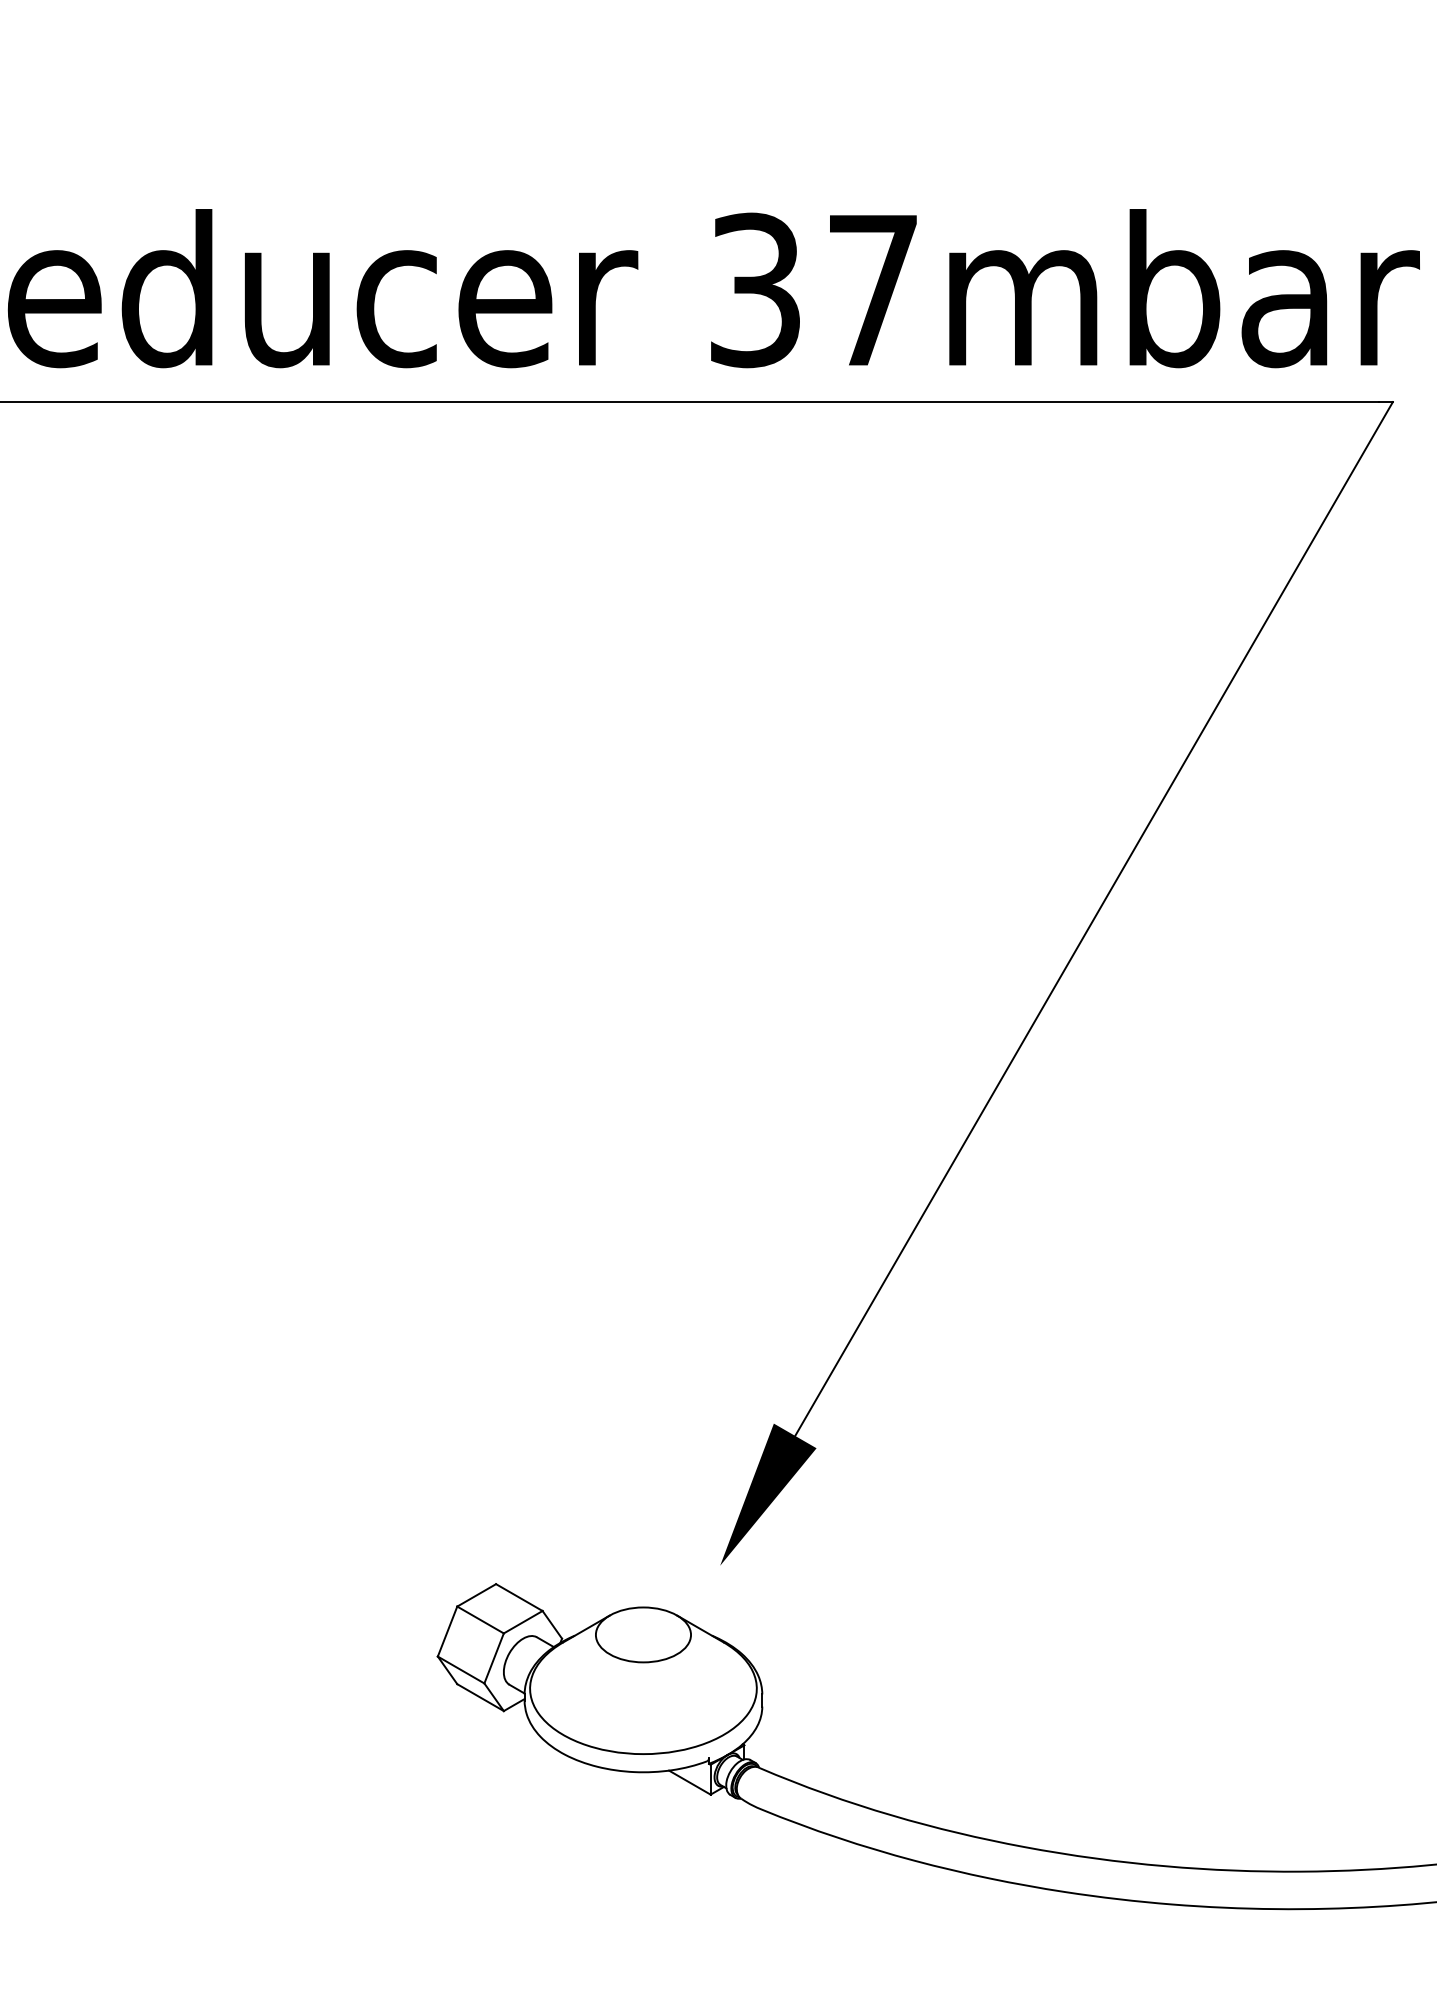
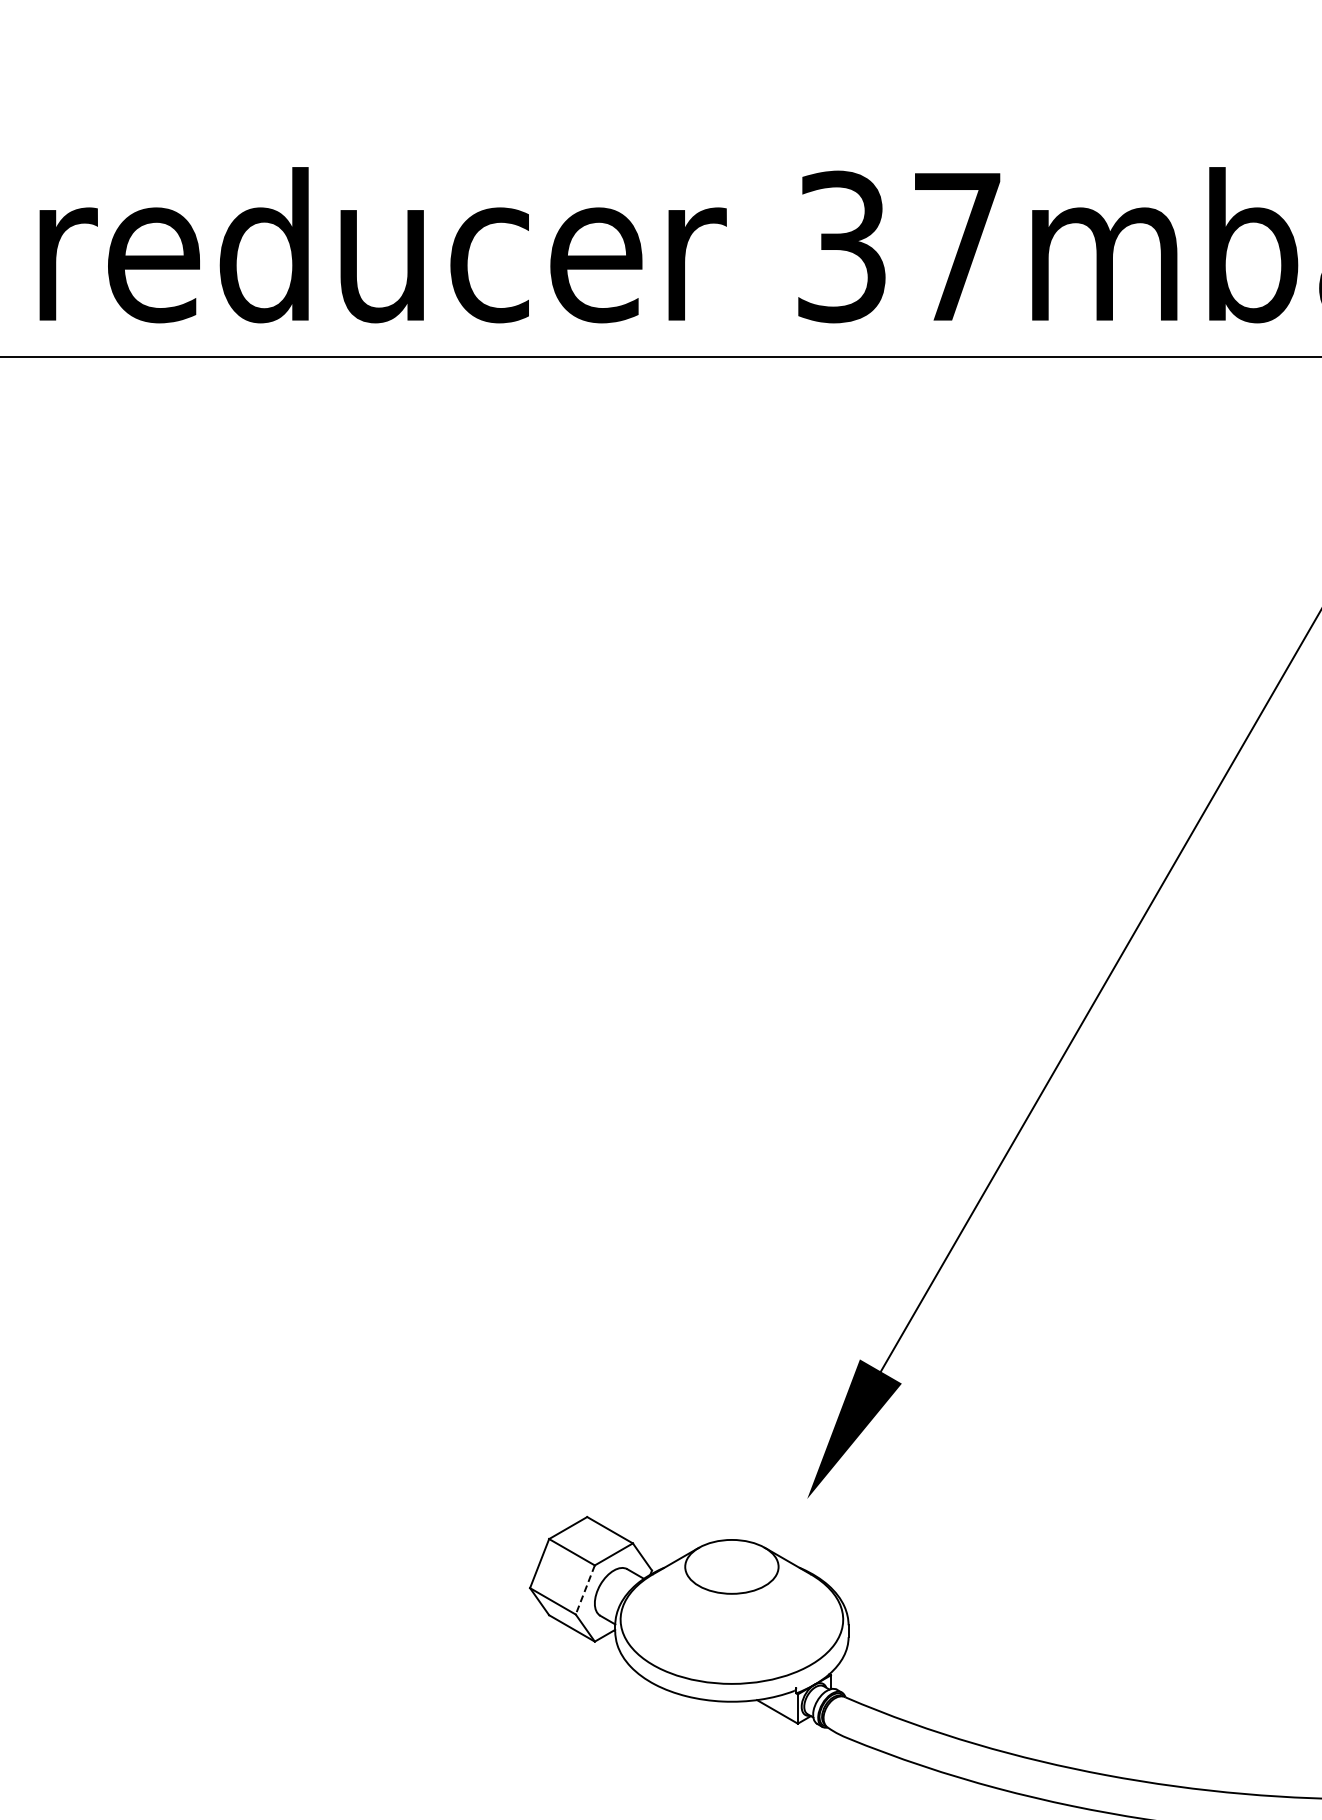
line: (494, 1658) -> (585, 1590), solid -> dashed

